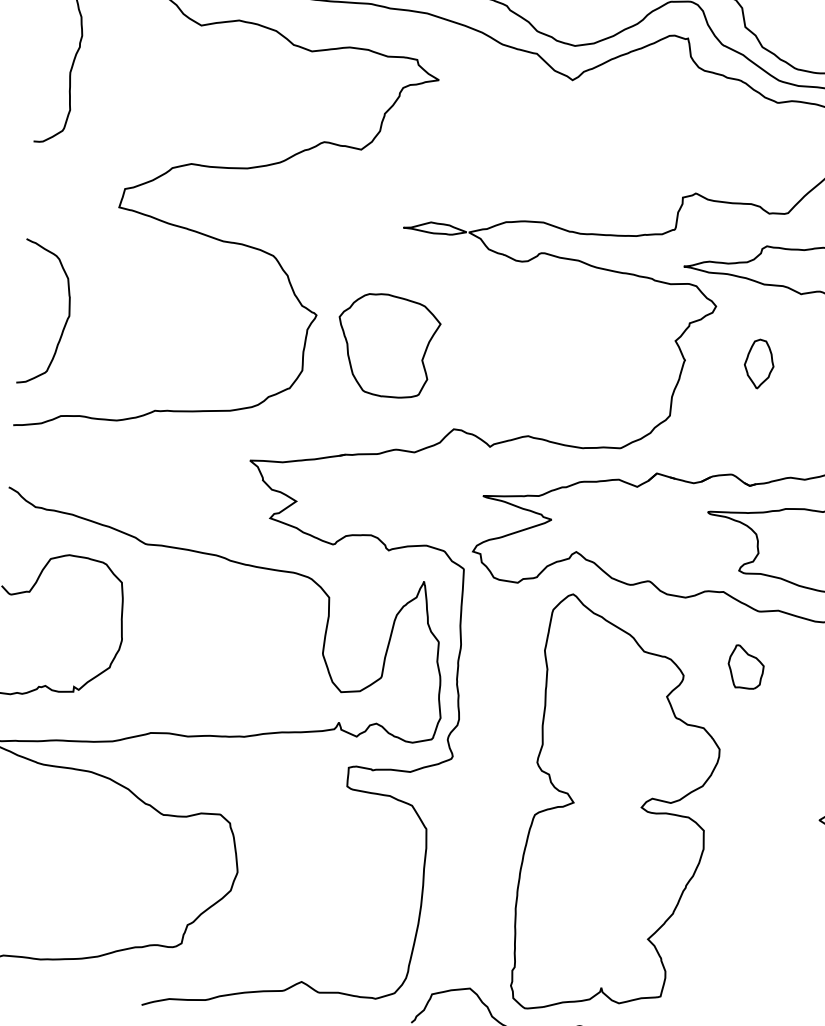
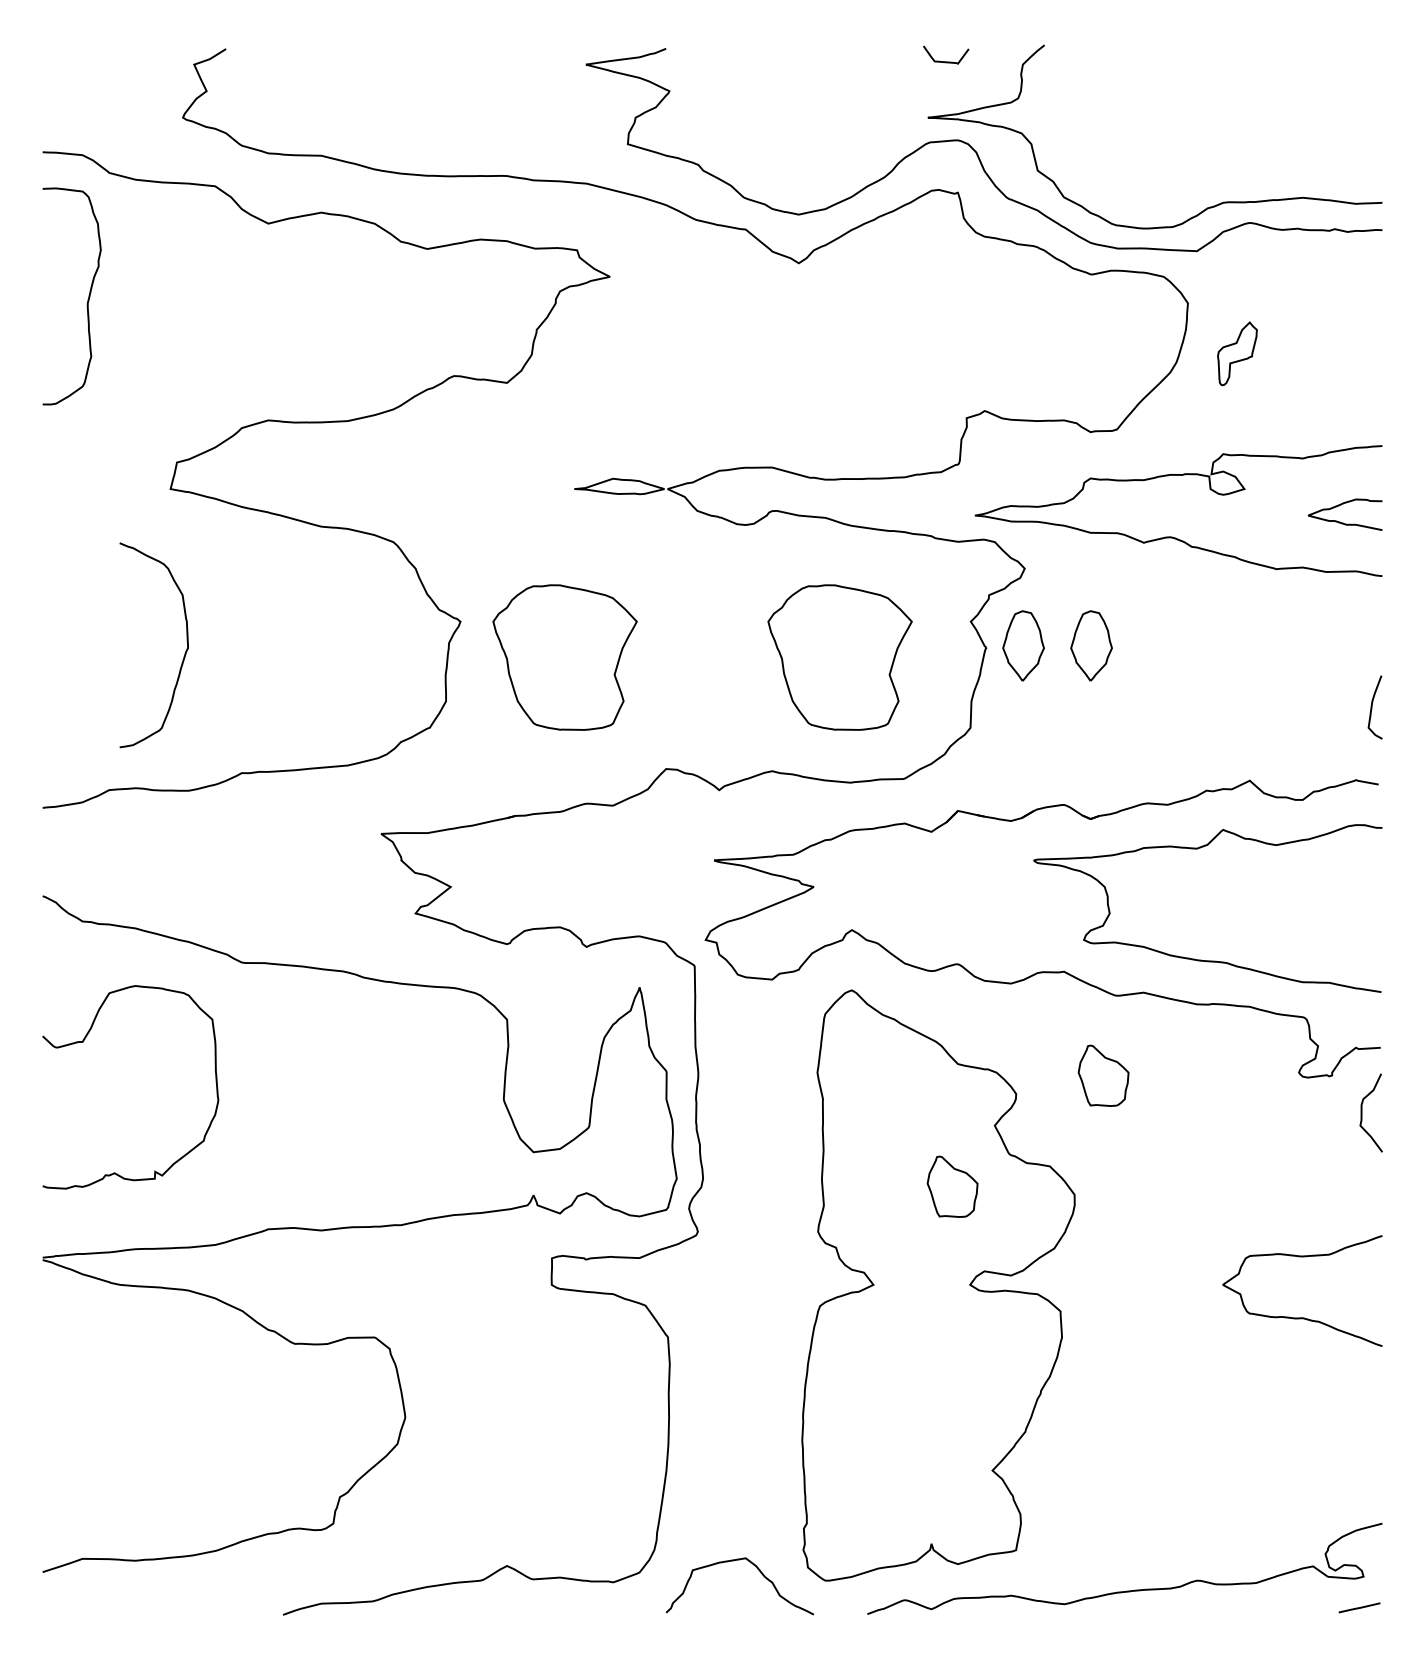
curve: (65, 321) -> (183, 656), moved
part: (581, 359) -> (839, 657), added
part: (711, 360) -> (1023, 645), added
part: (634, 737) -> (952, 1186), added

